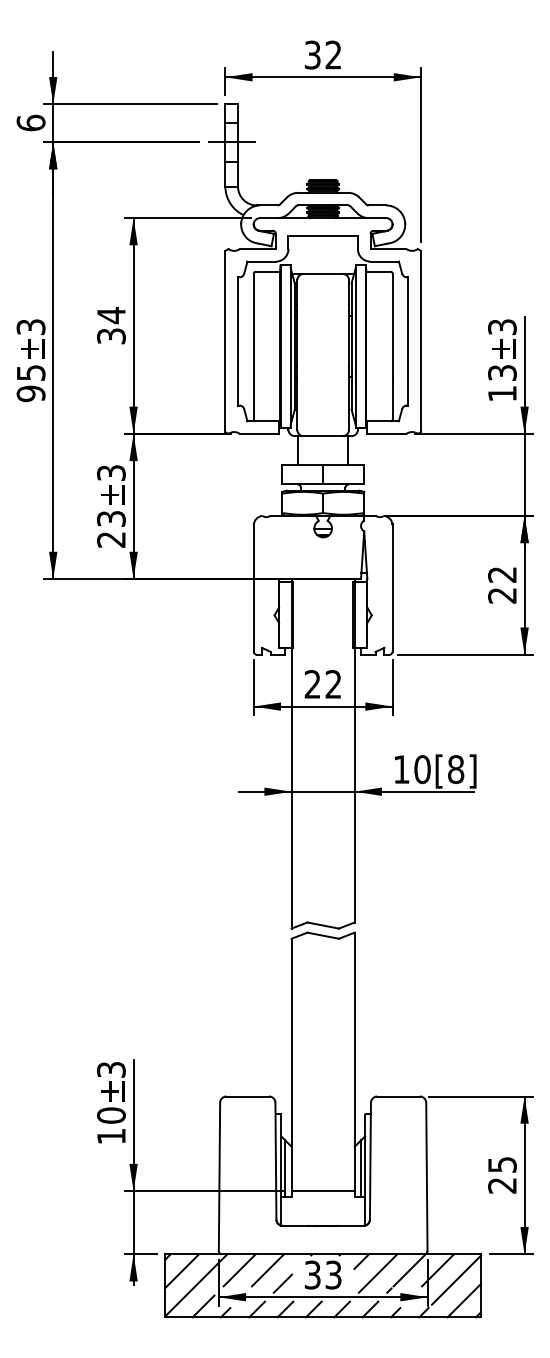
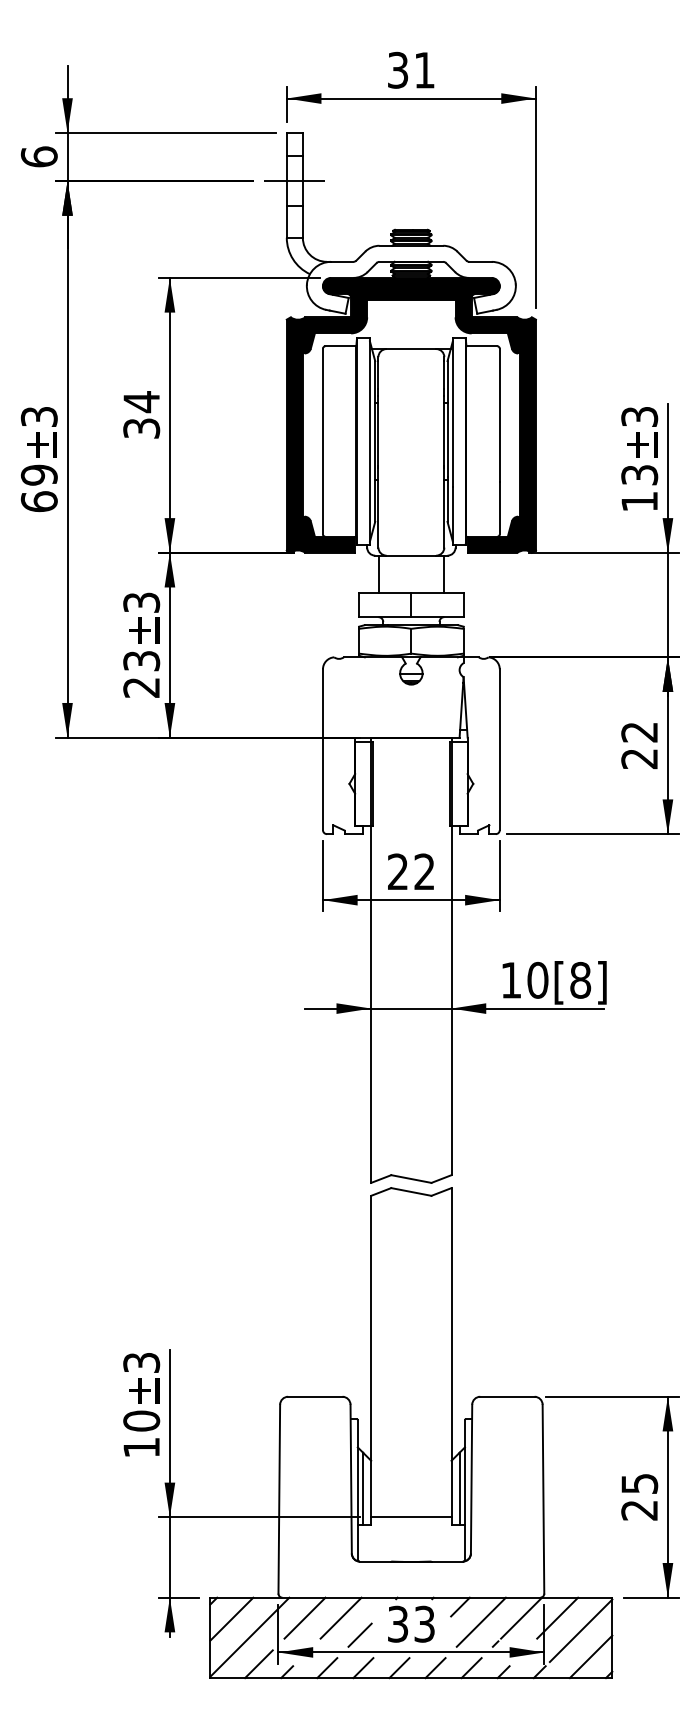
text: (333, 54) -> (424, 69), 32 -> 31
fill: (322, 325) -> (410, 414), added
text: (30, 383) -> (38, 488), 95 -> 69

